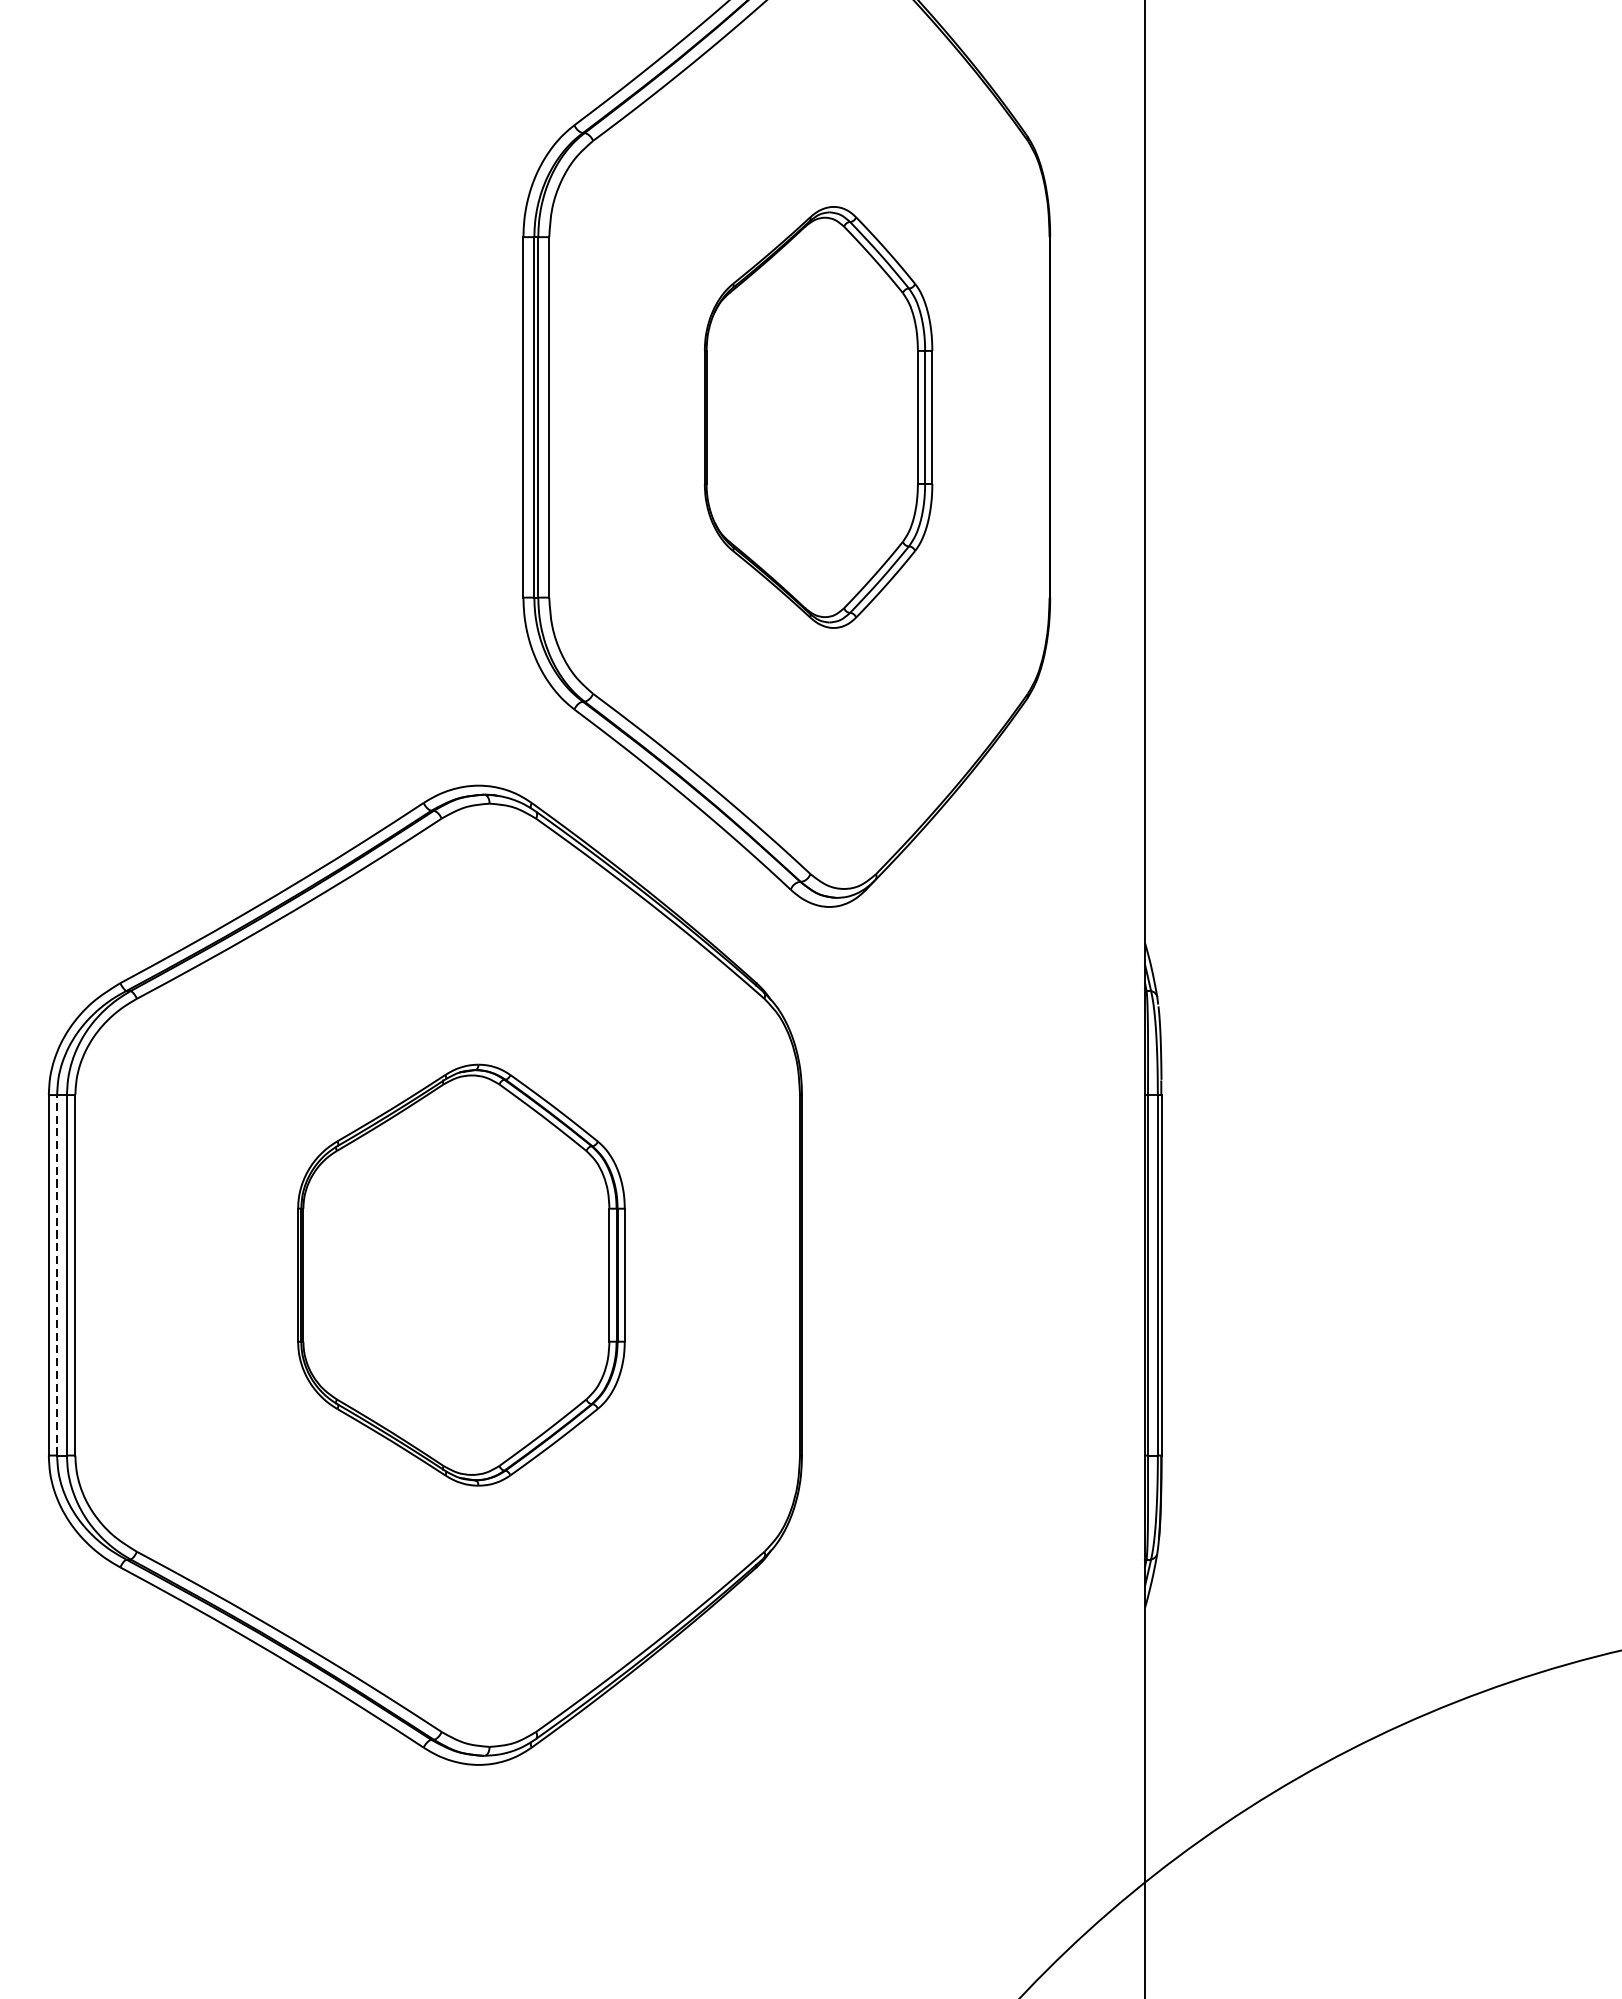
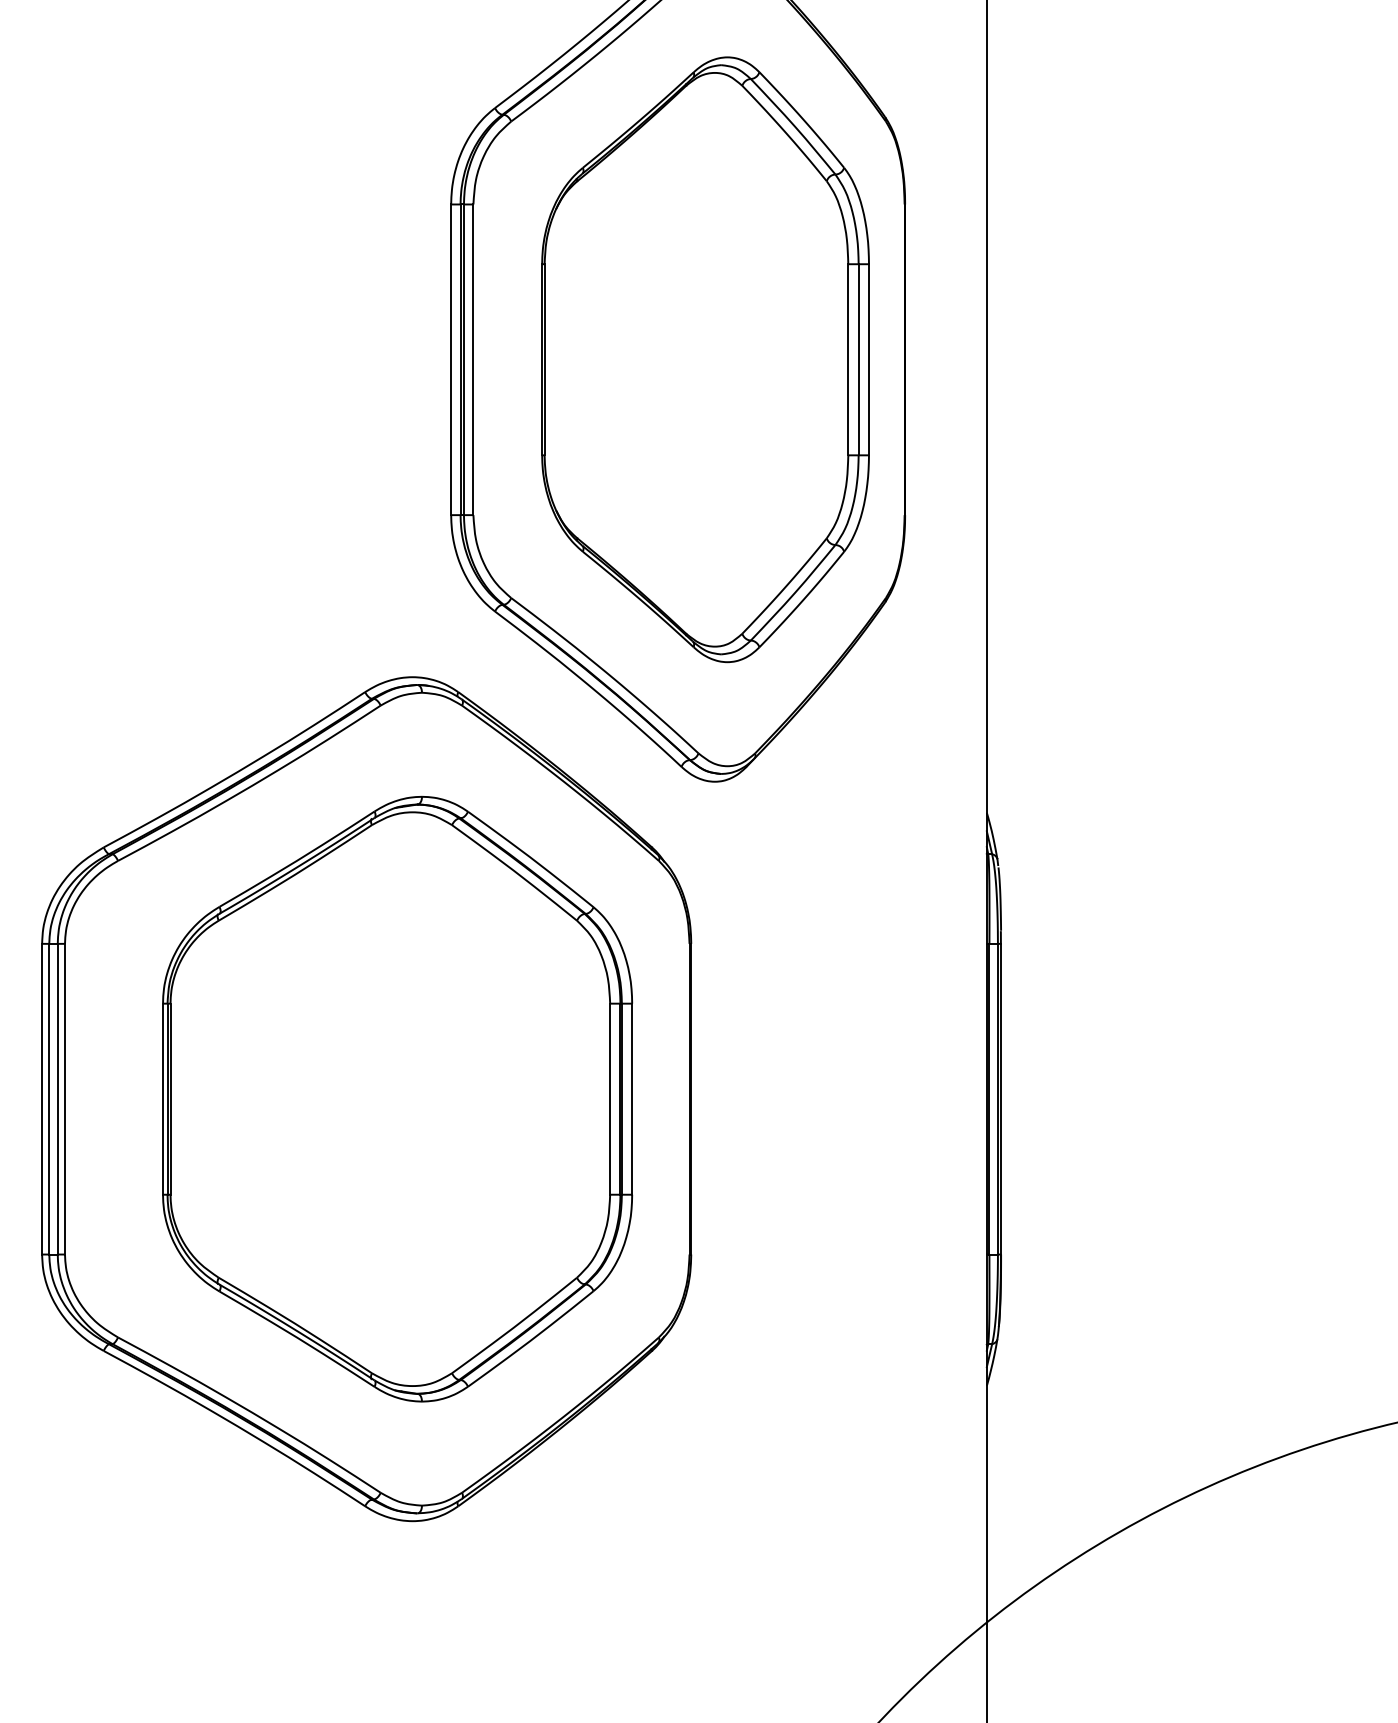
part: (818, 417) -> (705, 359), size x1.67
line: (57, 1274) -> (49, 1098), dashed -> solid
part: (461, 1274) -> (397, 1098), size x1.67

